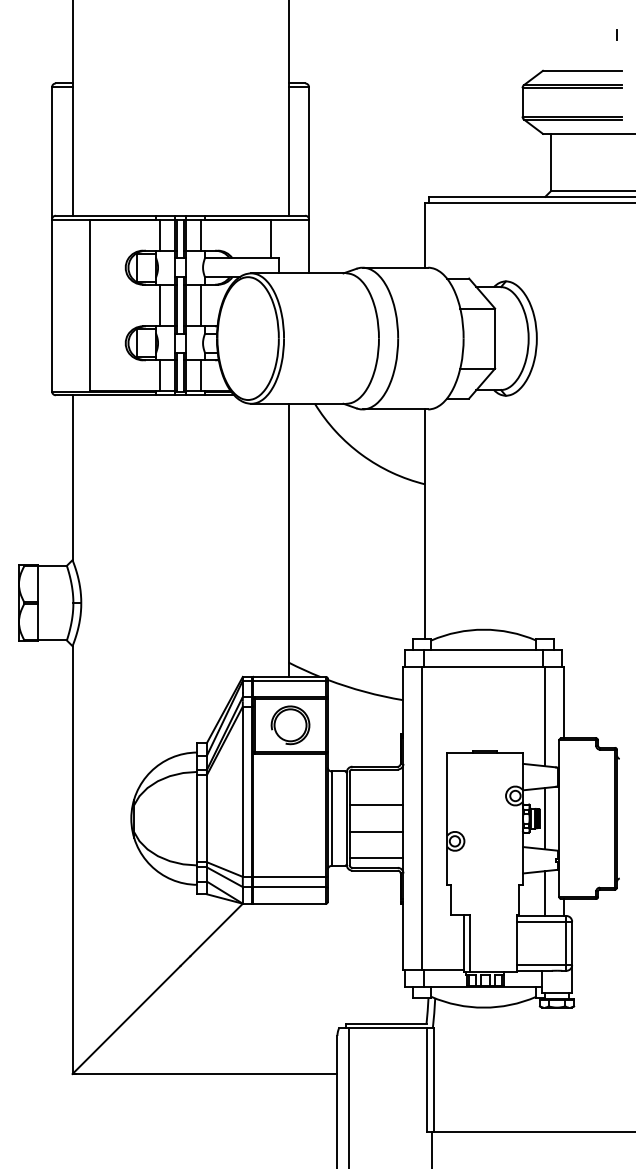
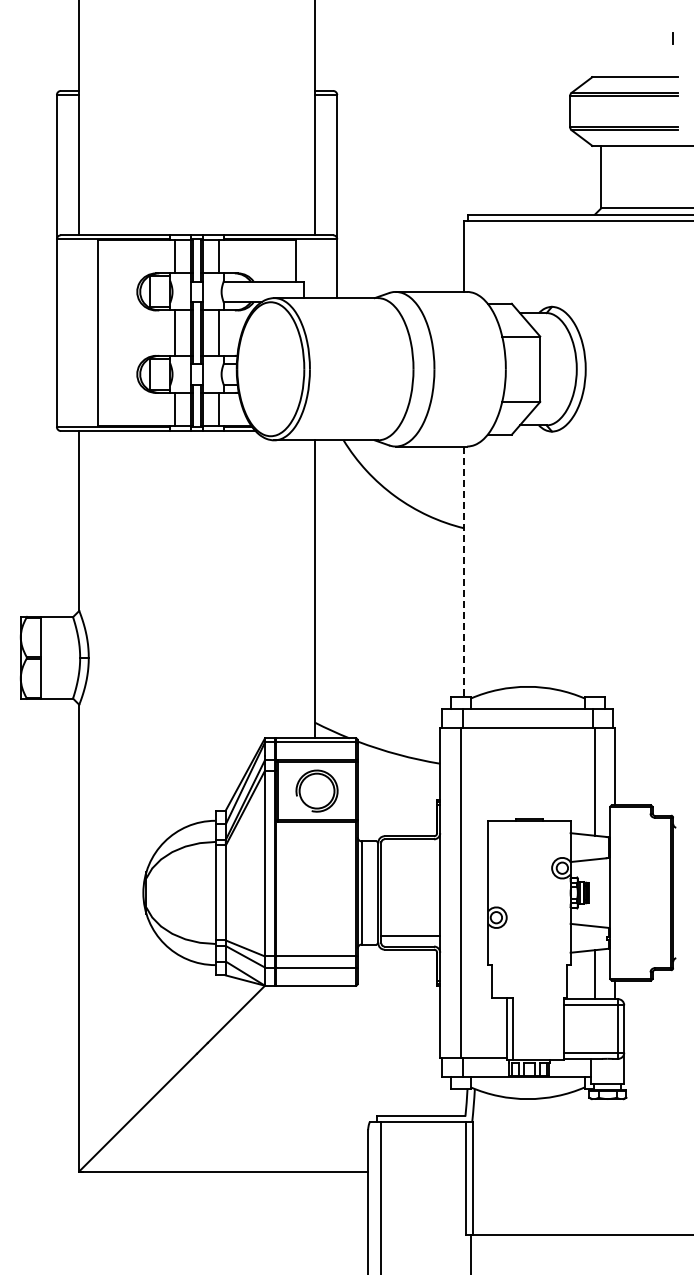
line: (425, 524) -> (464, 572), solid -> dashed
line: (376, 805) -> (410, 878), removed
line: (544, 818) -> (594, 892), removed
line: (376, 832) -> (410, 907), removed

